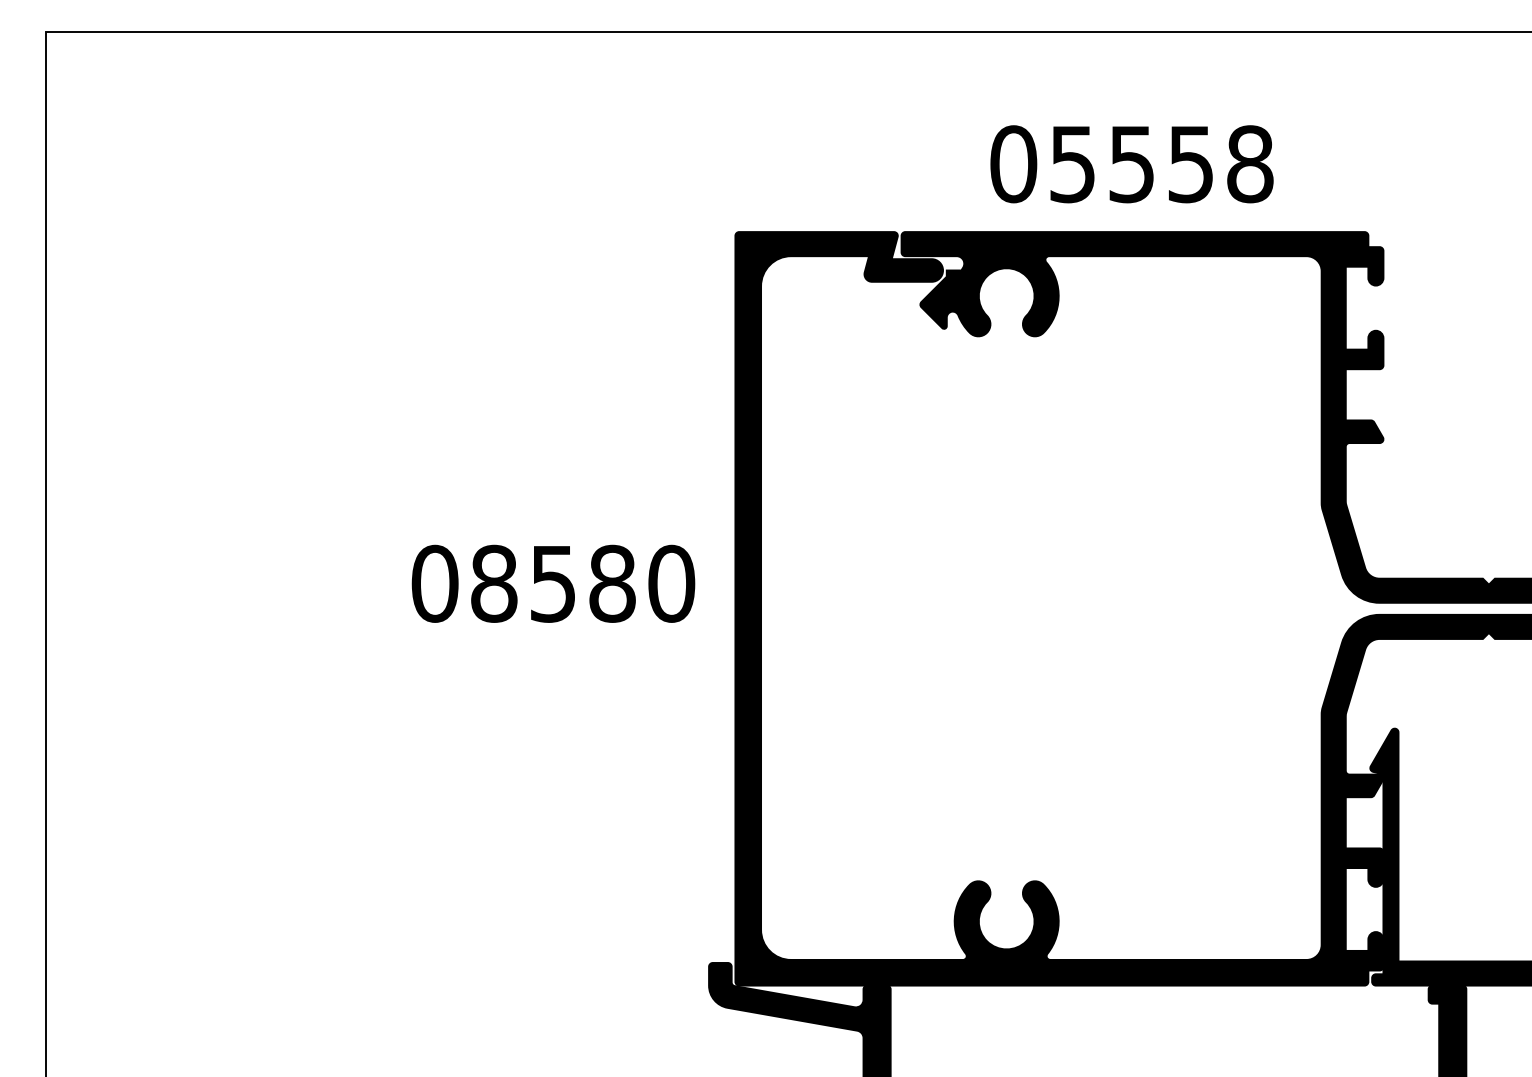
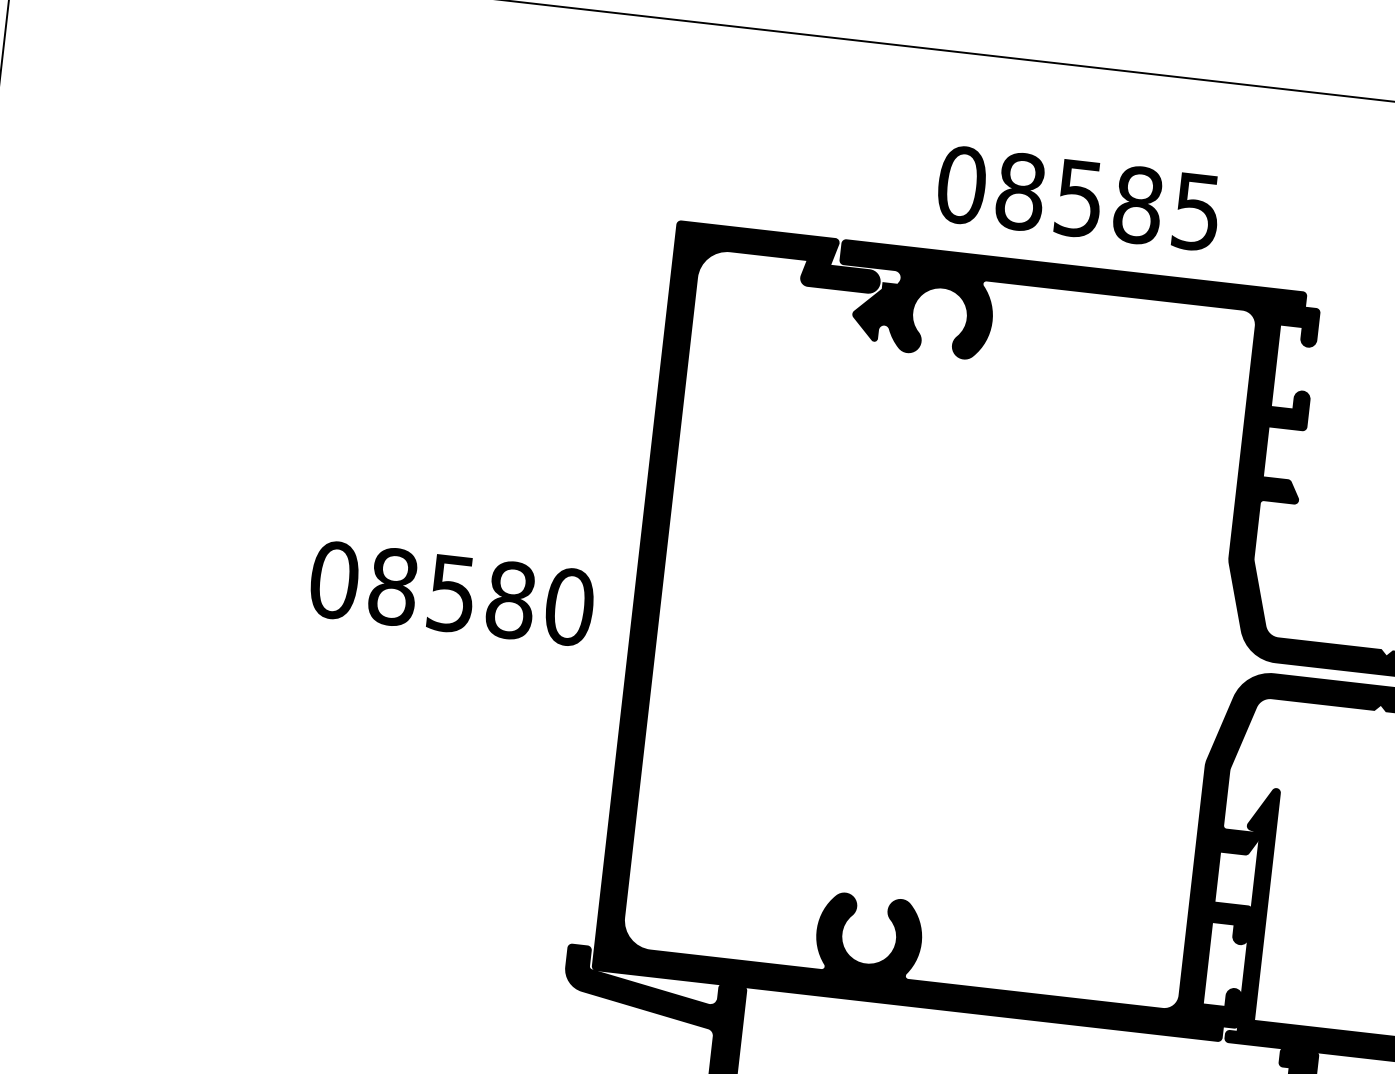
text: (1161, 164) -> (1108, 202), 05558 -> 08585
text: (553, 583) -> (452, 593), moved

